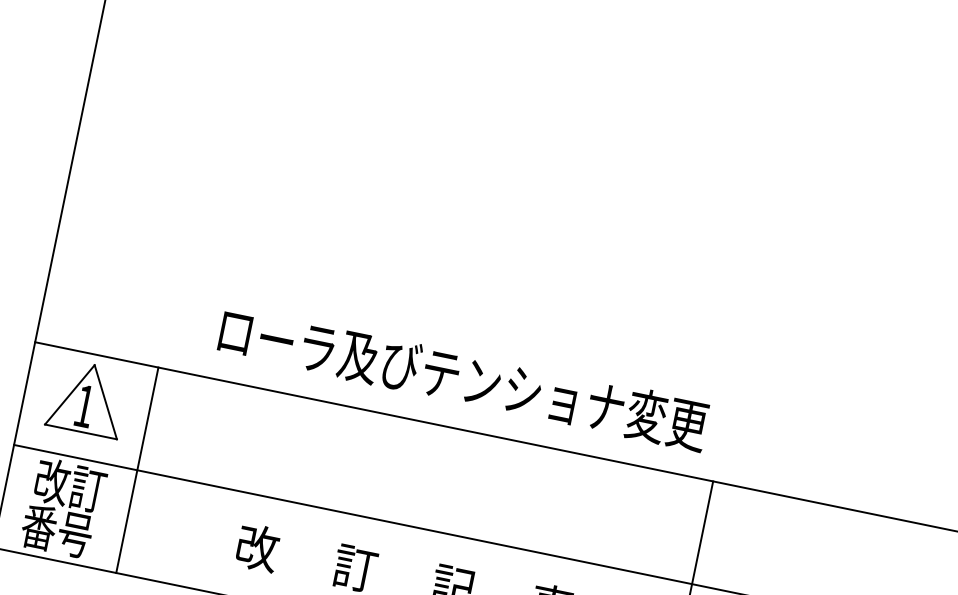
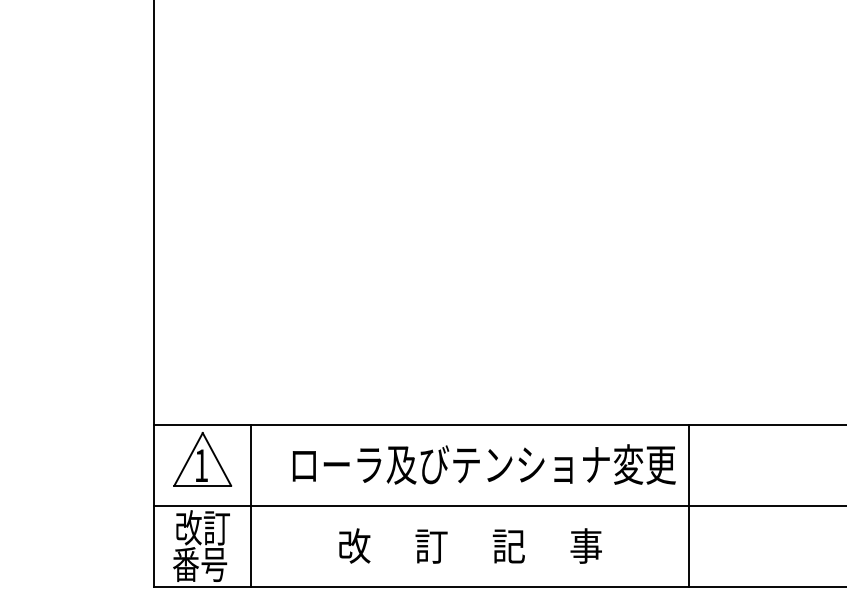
text: (462, 377) -> (483, 464), moved

